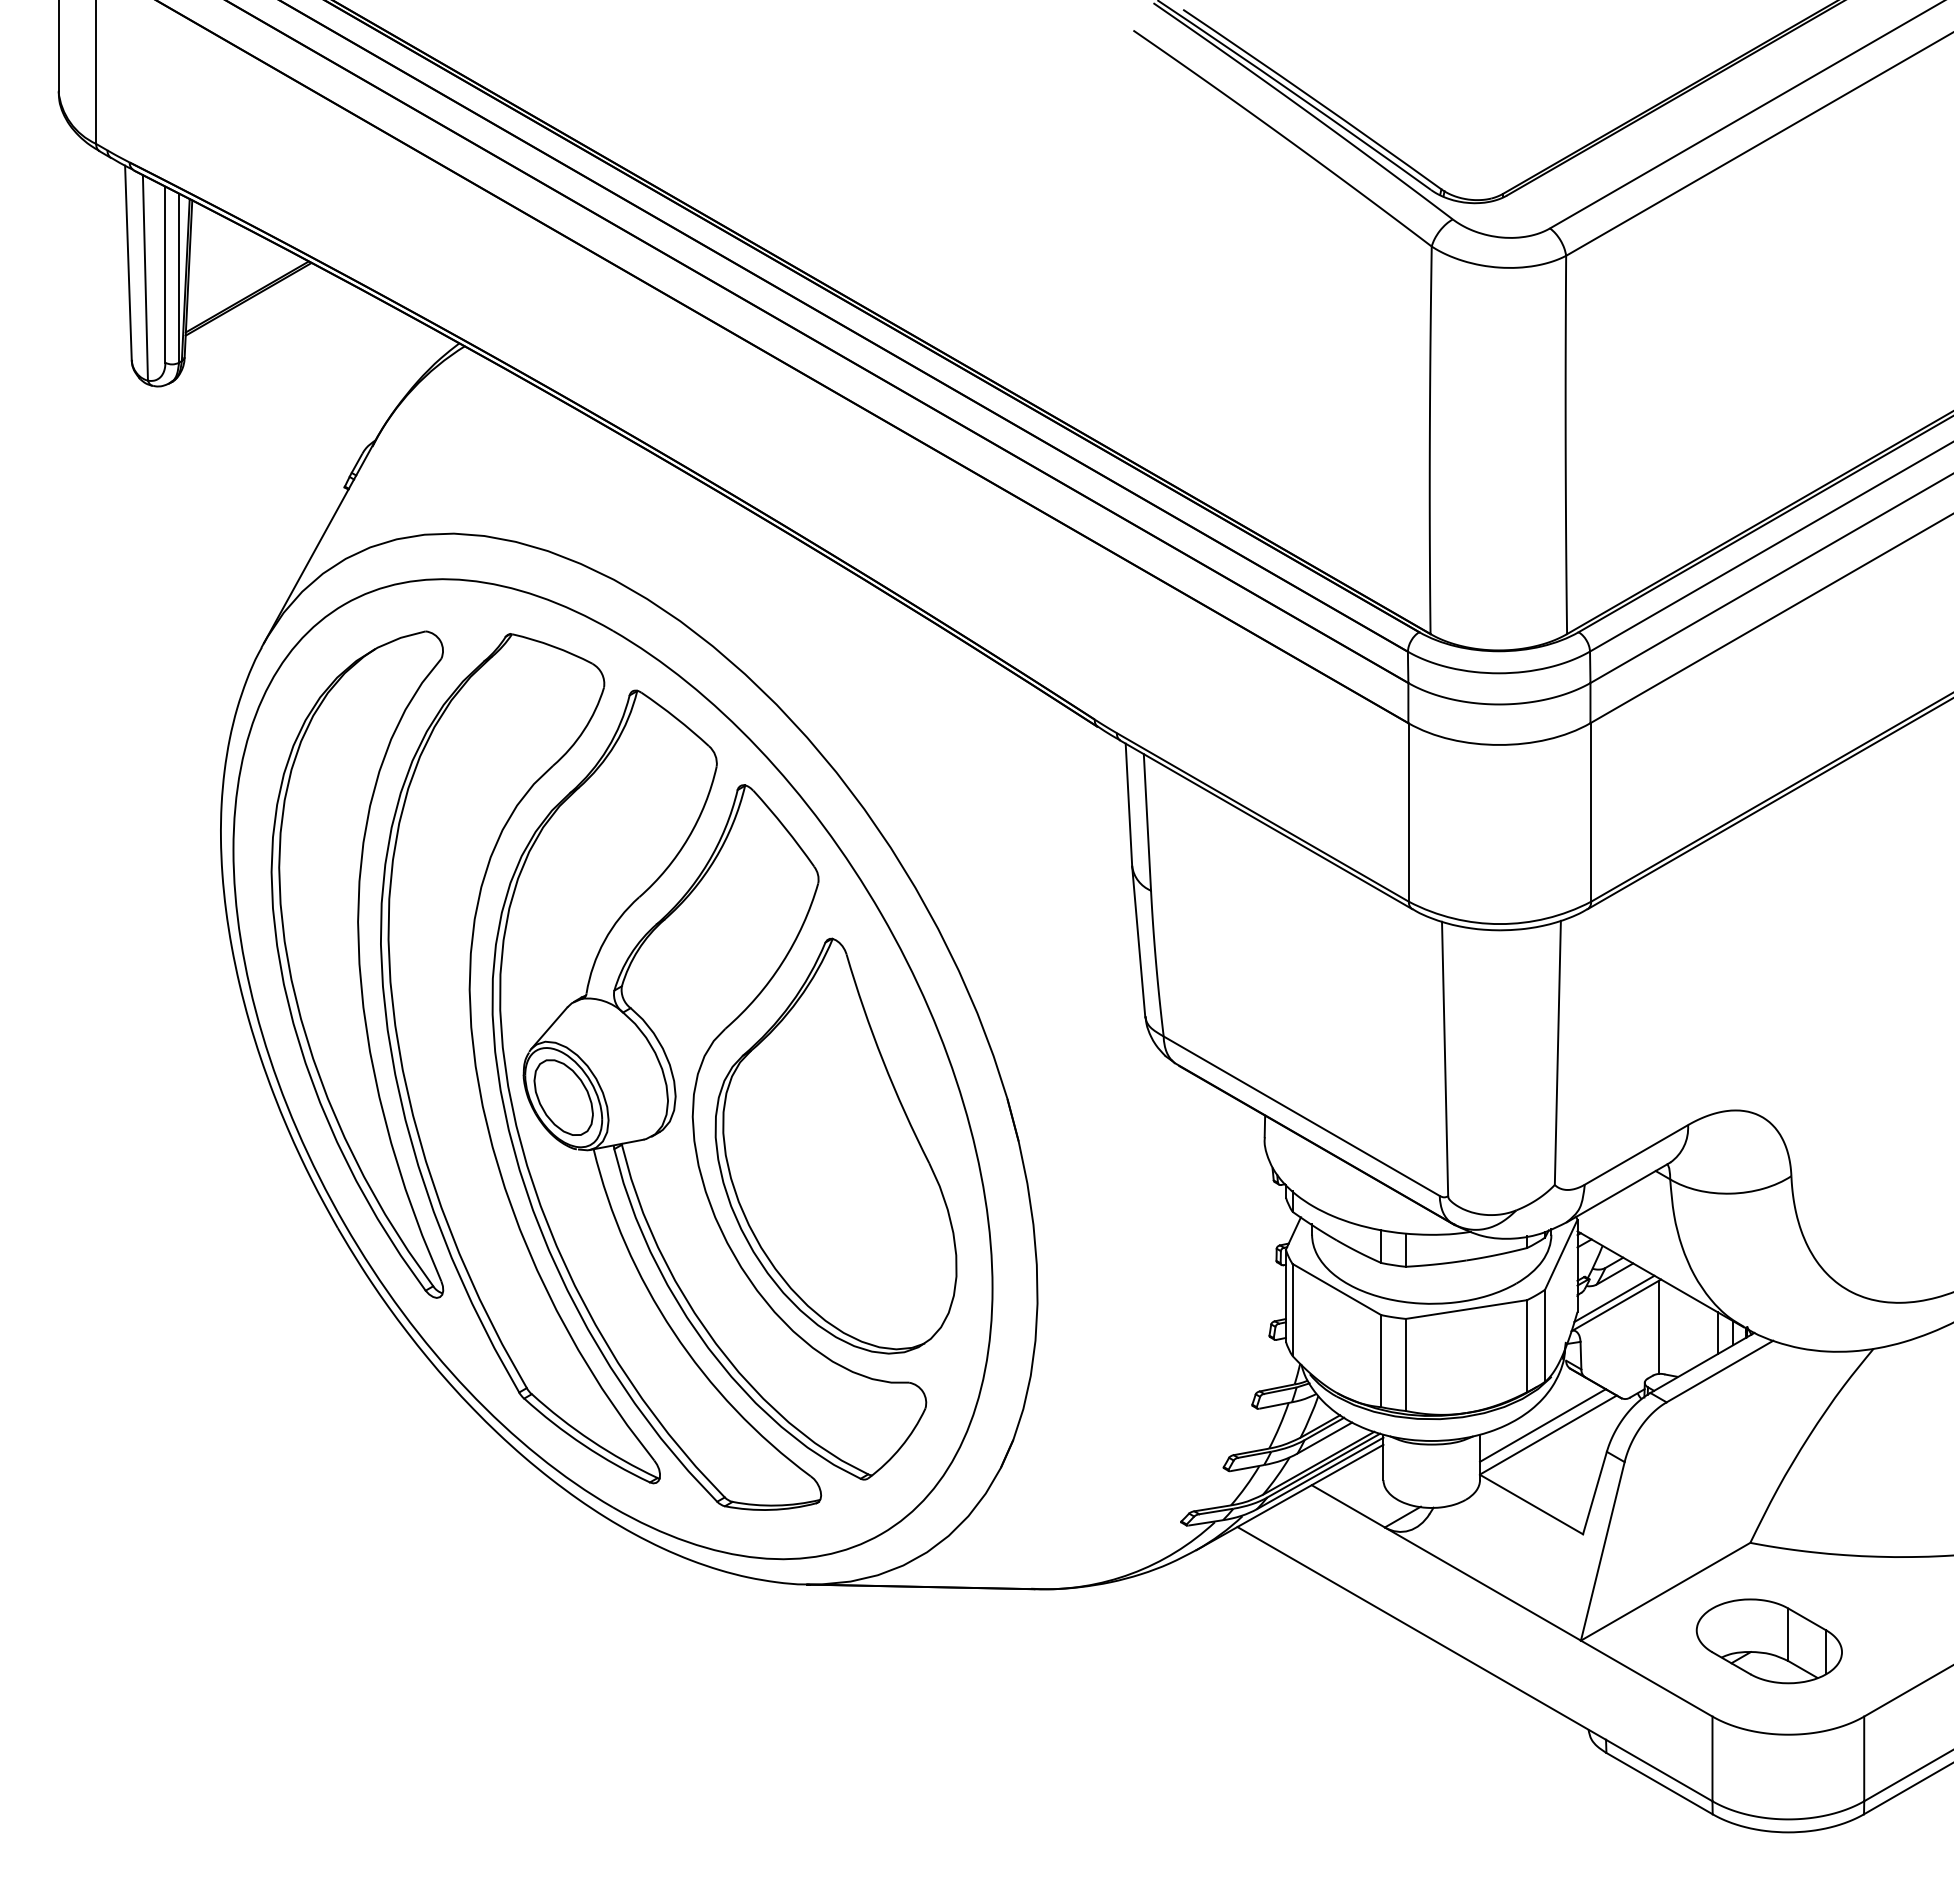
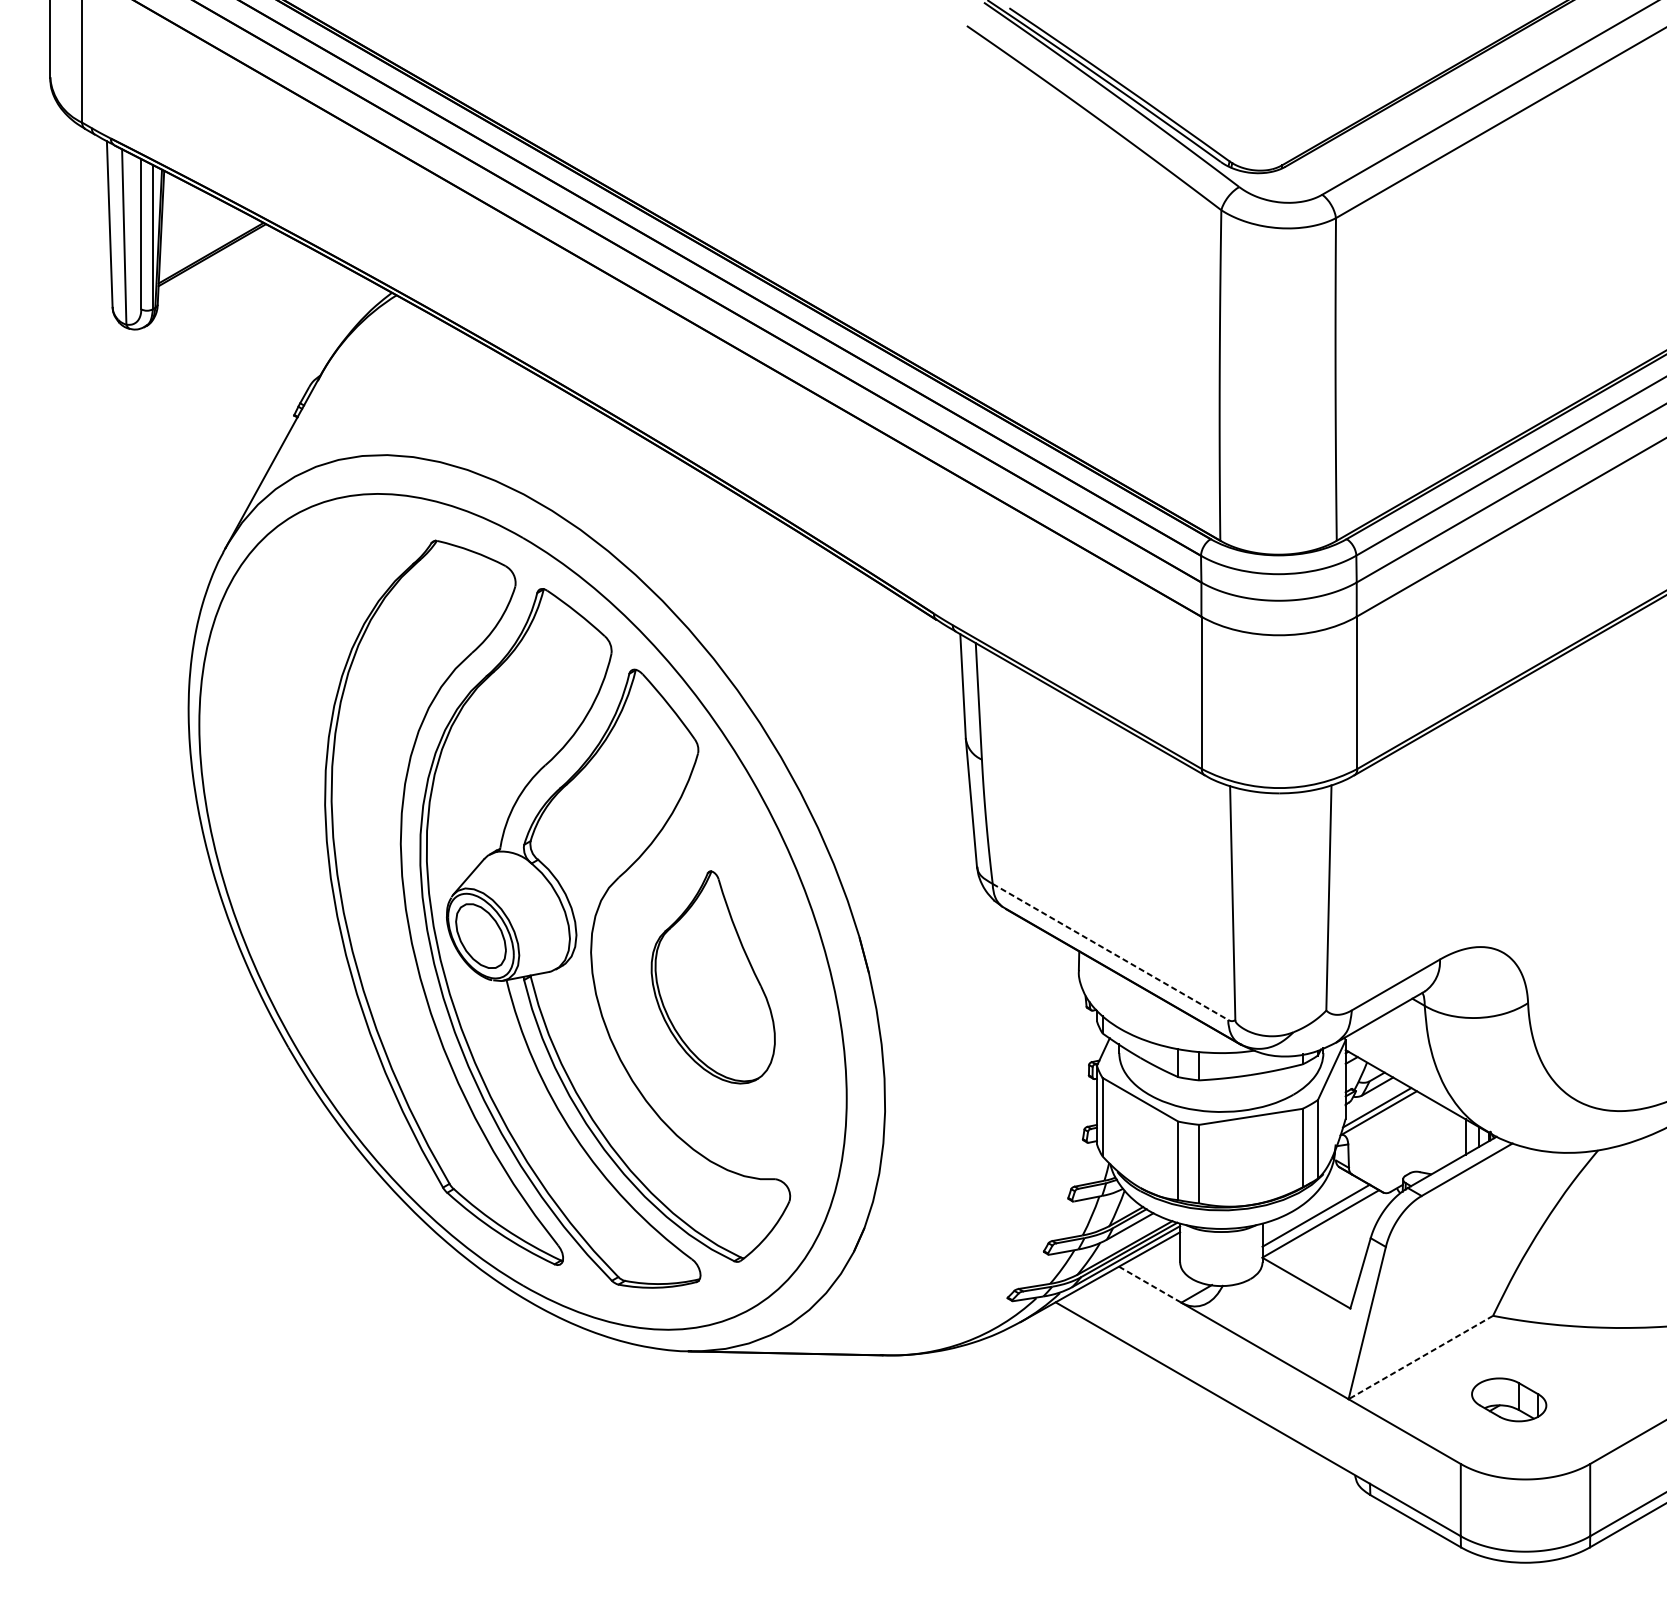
part: (357, 964) -> (305, 822), removed
line: (1302, 1116) -> (1111, 952), solid -> dashed
part: (835, 1145) -> (712, 976), size x0.6
line: (1659, 1326) -> (1415, 1131), removed
line: (1348, 1506) -> (1150, 1284), solid -> dashed
line: (1665, 1591) -> (1420, 1357), solid -> dashed
part: (1768, 1641) -> (1508, 1399), size x0.6

